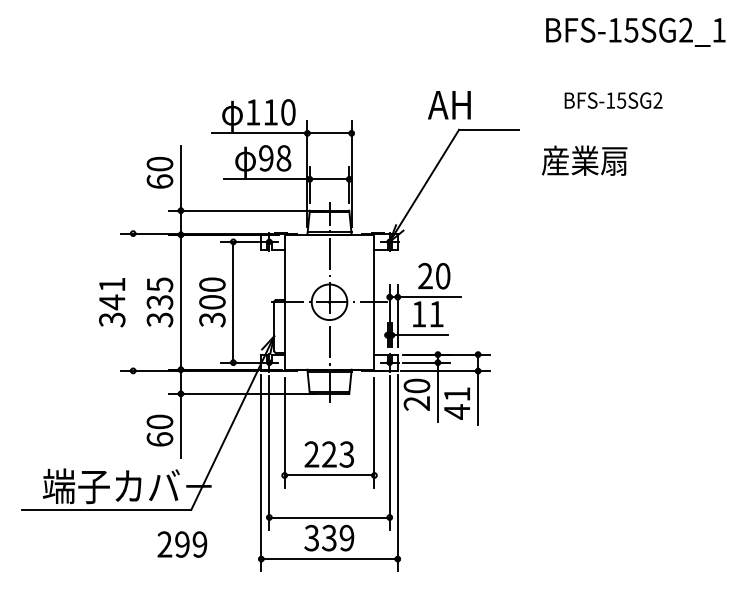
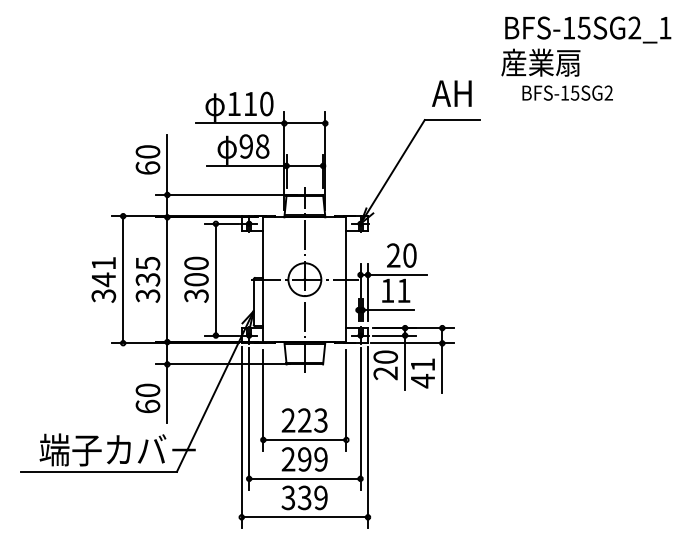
text: (449, 105) -> (451, 93), moved
text: (584, 160) -> (540, 62), moved
line: (133, 302) -> (123, 279), added
text: (182, 544) -> (304, 459), moved

